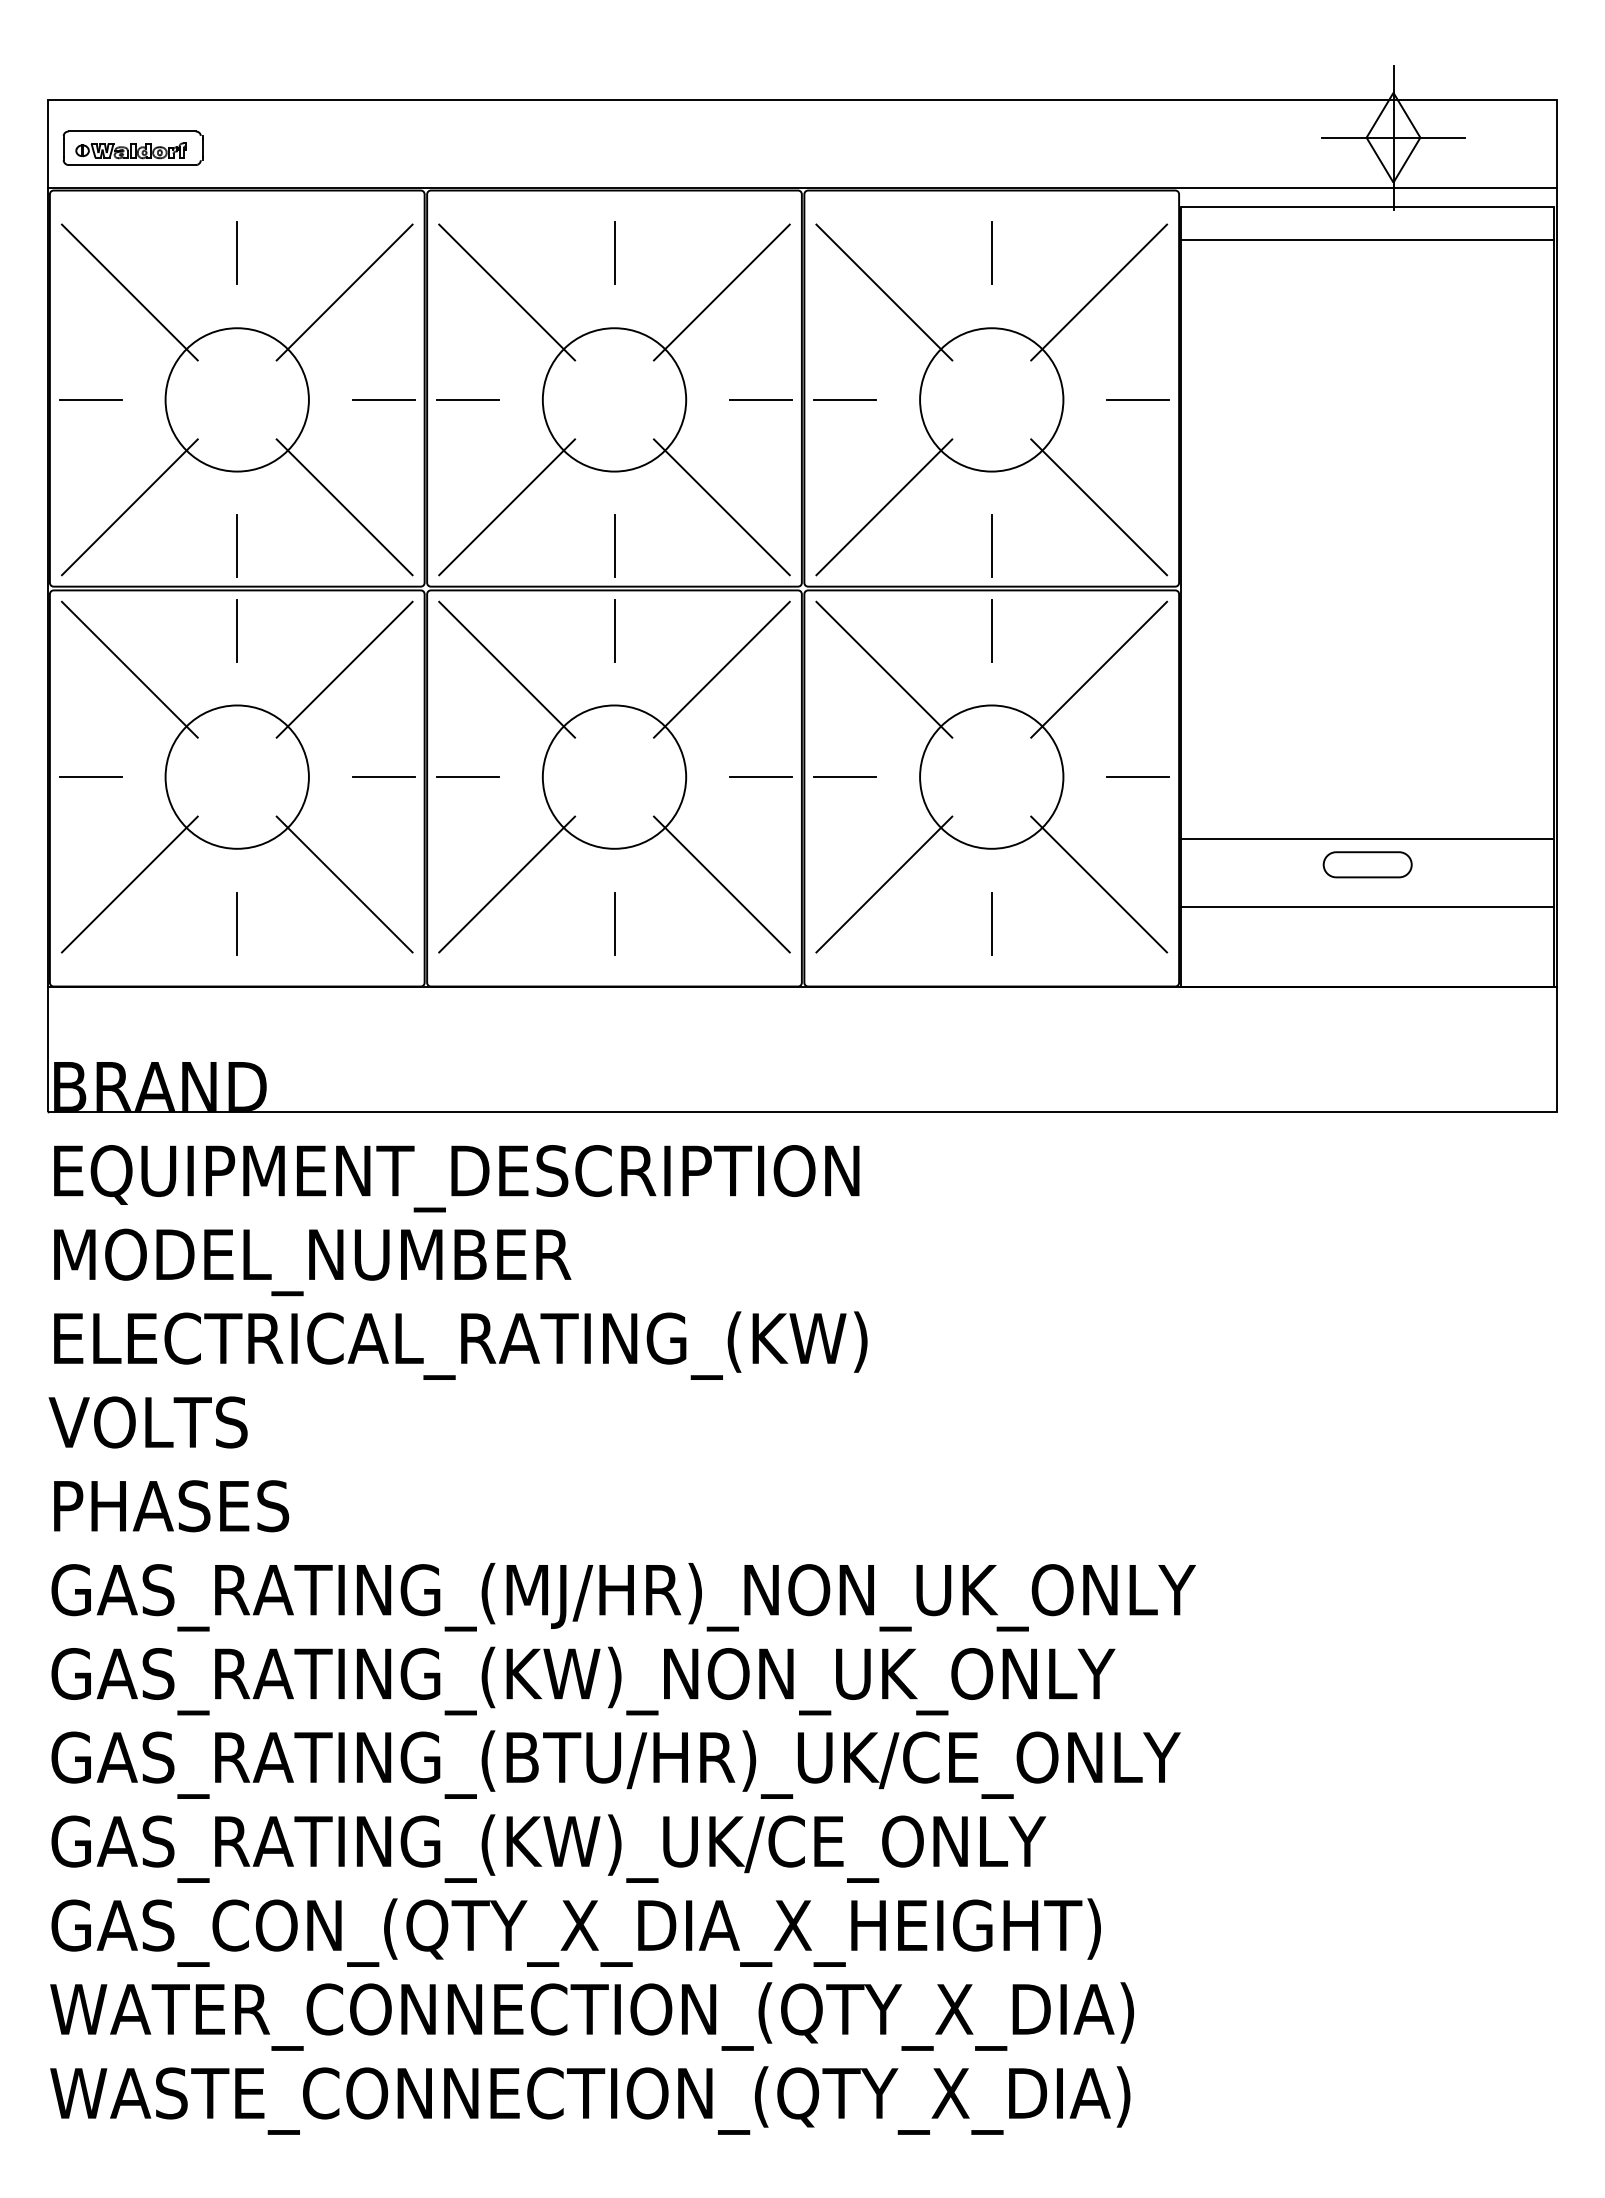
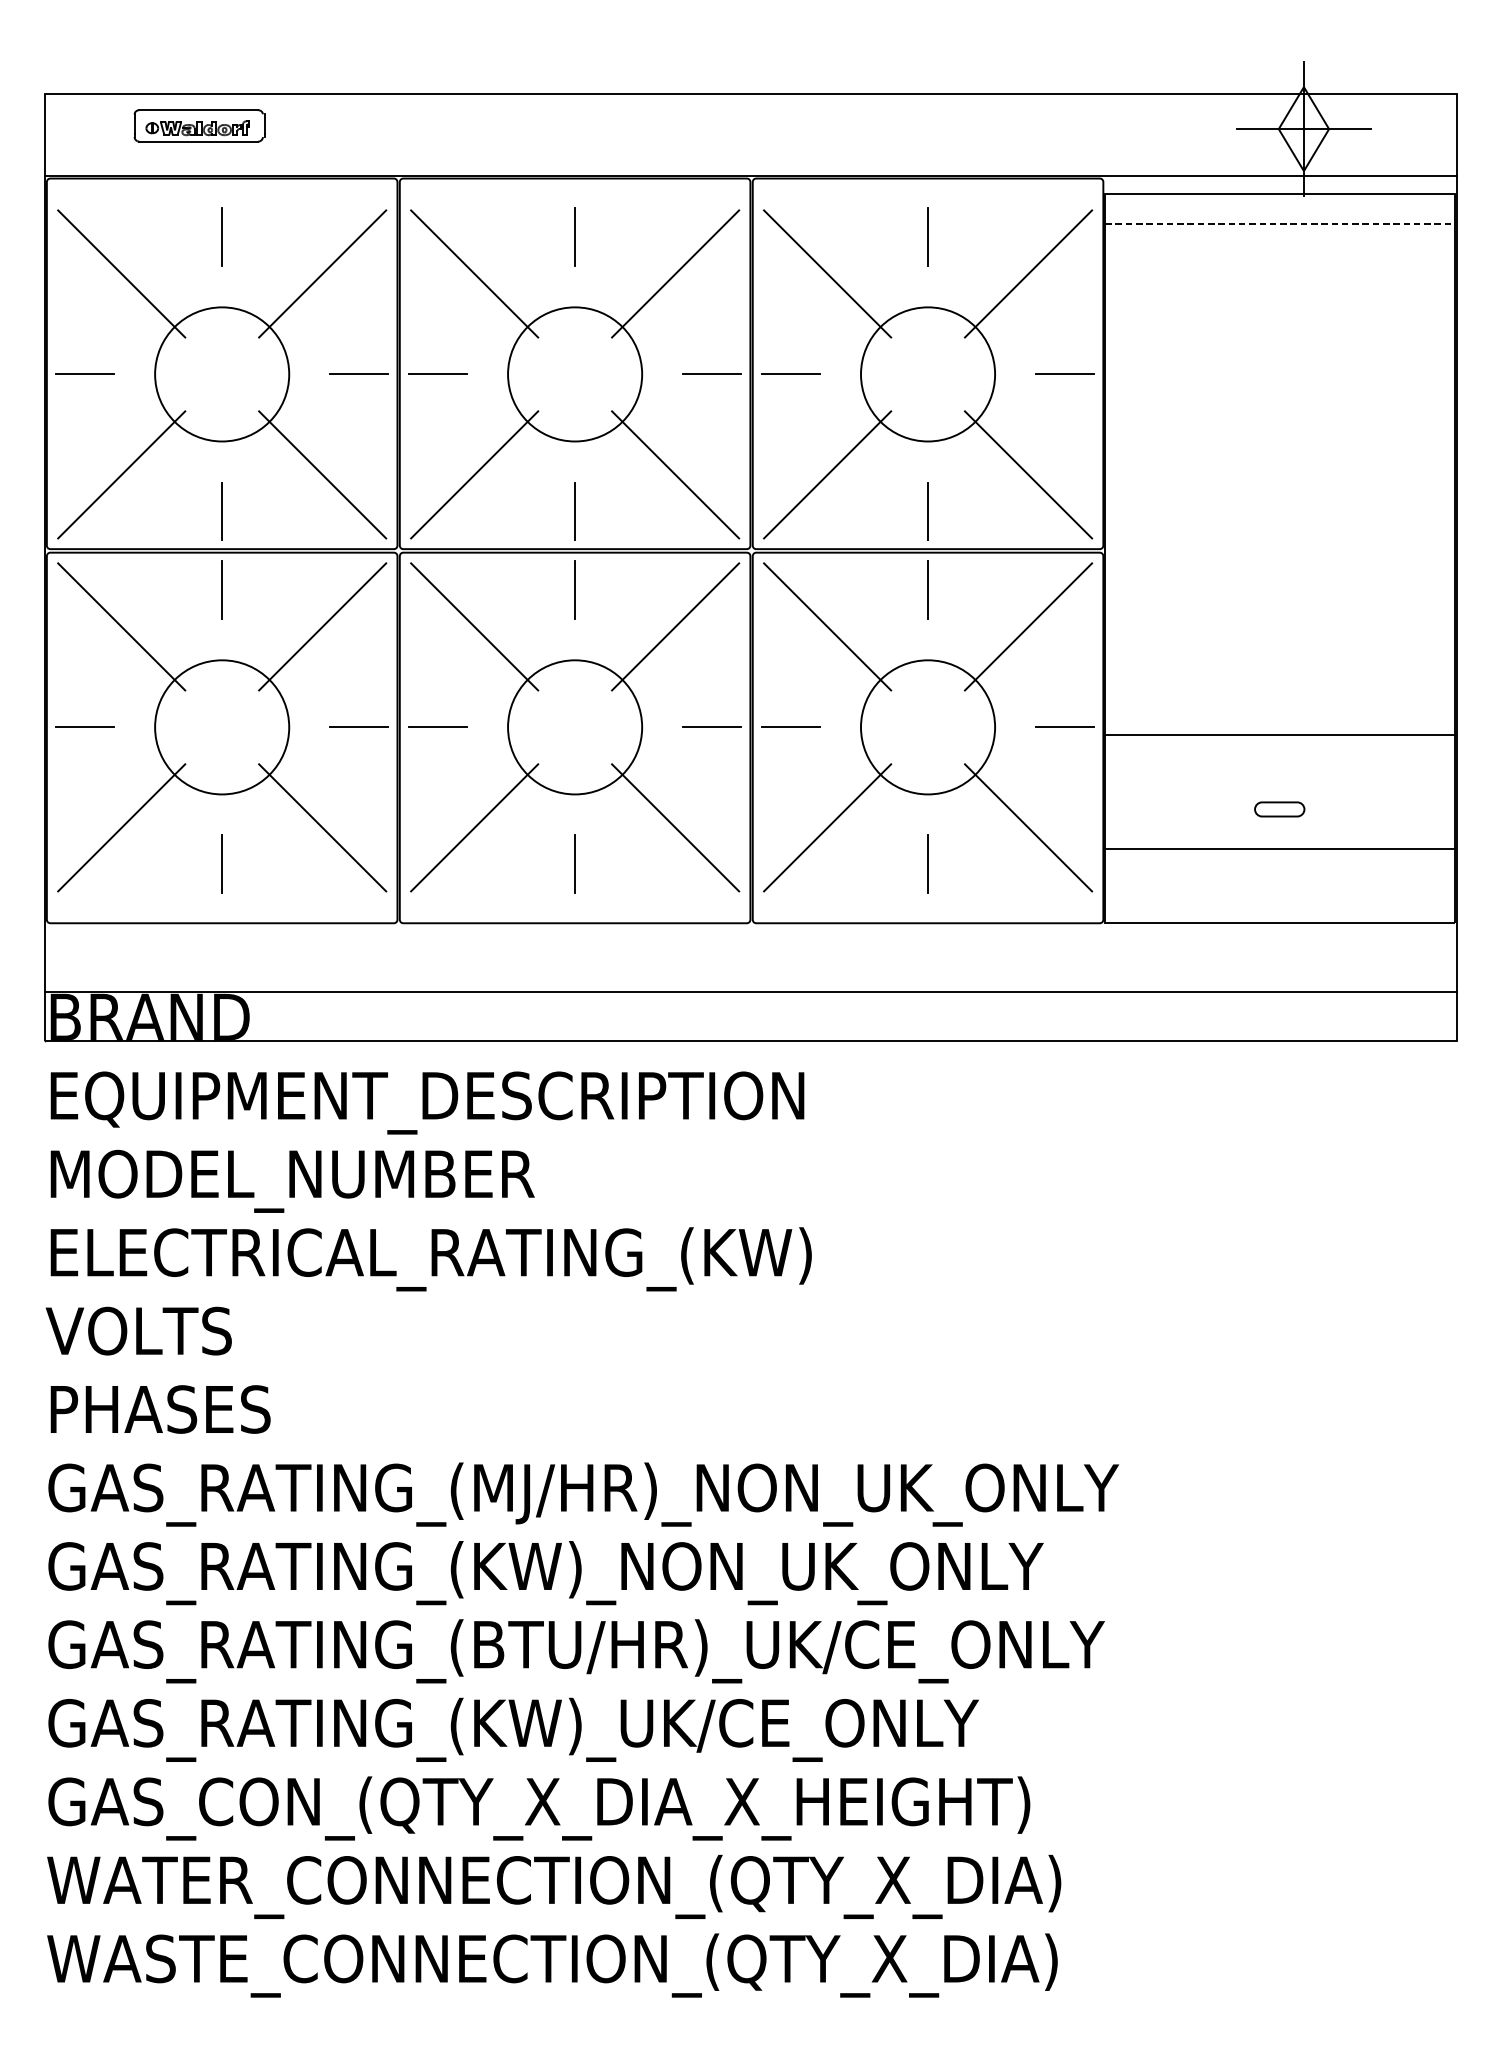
part: (132, 147) -> (198, 125), moved
line: (1367, 239) -> (1279, 224), solid -> dashed
line: (1367, 838) -> (1279, 734), moved
part: (1367, 864) -> (1279, 809), size x0.6
line: (802, 986) -> (751, 992), moved

